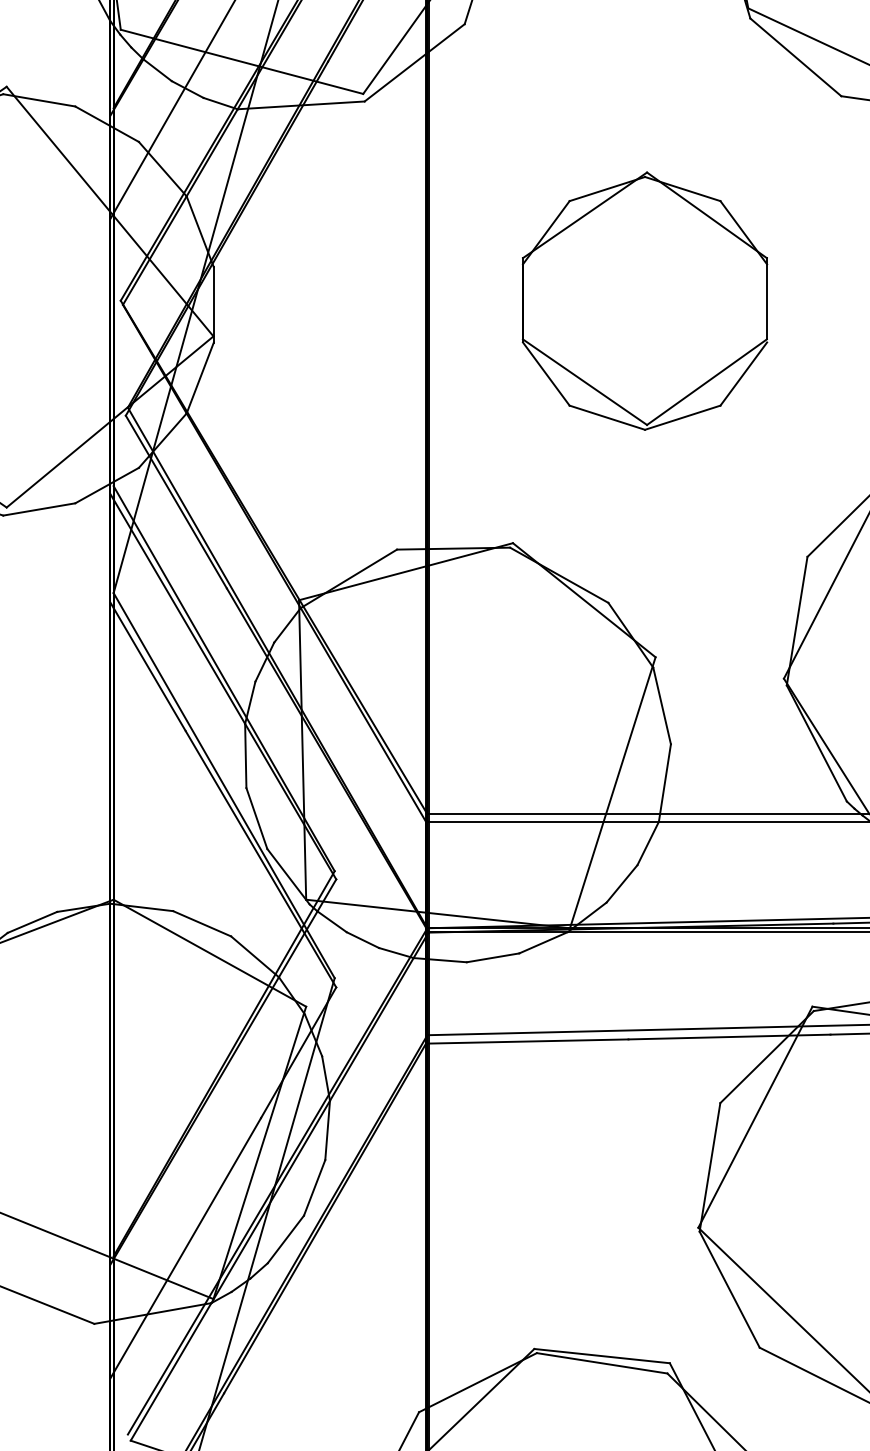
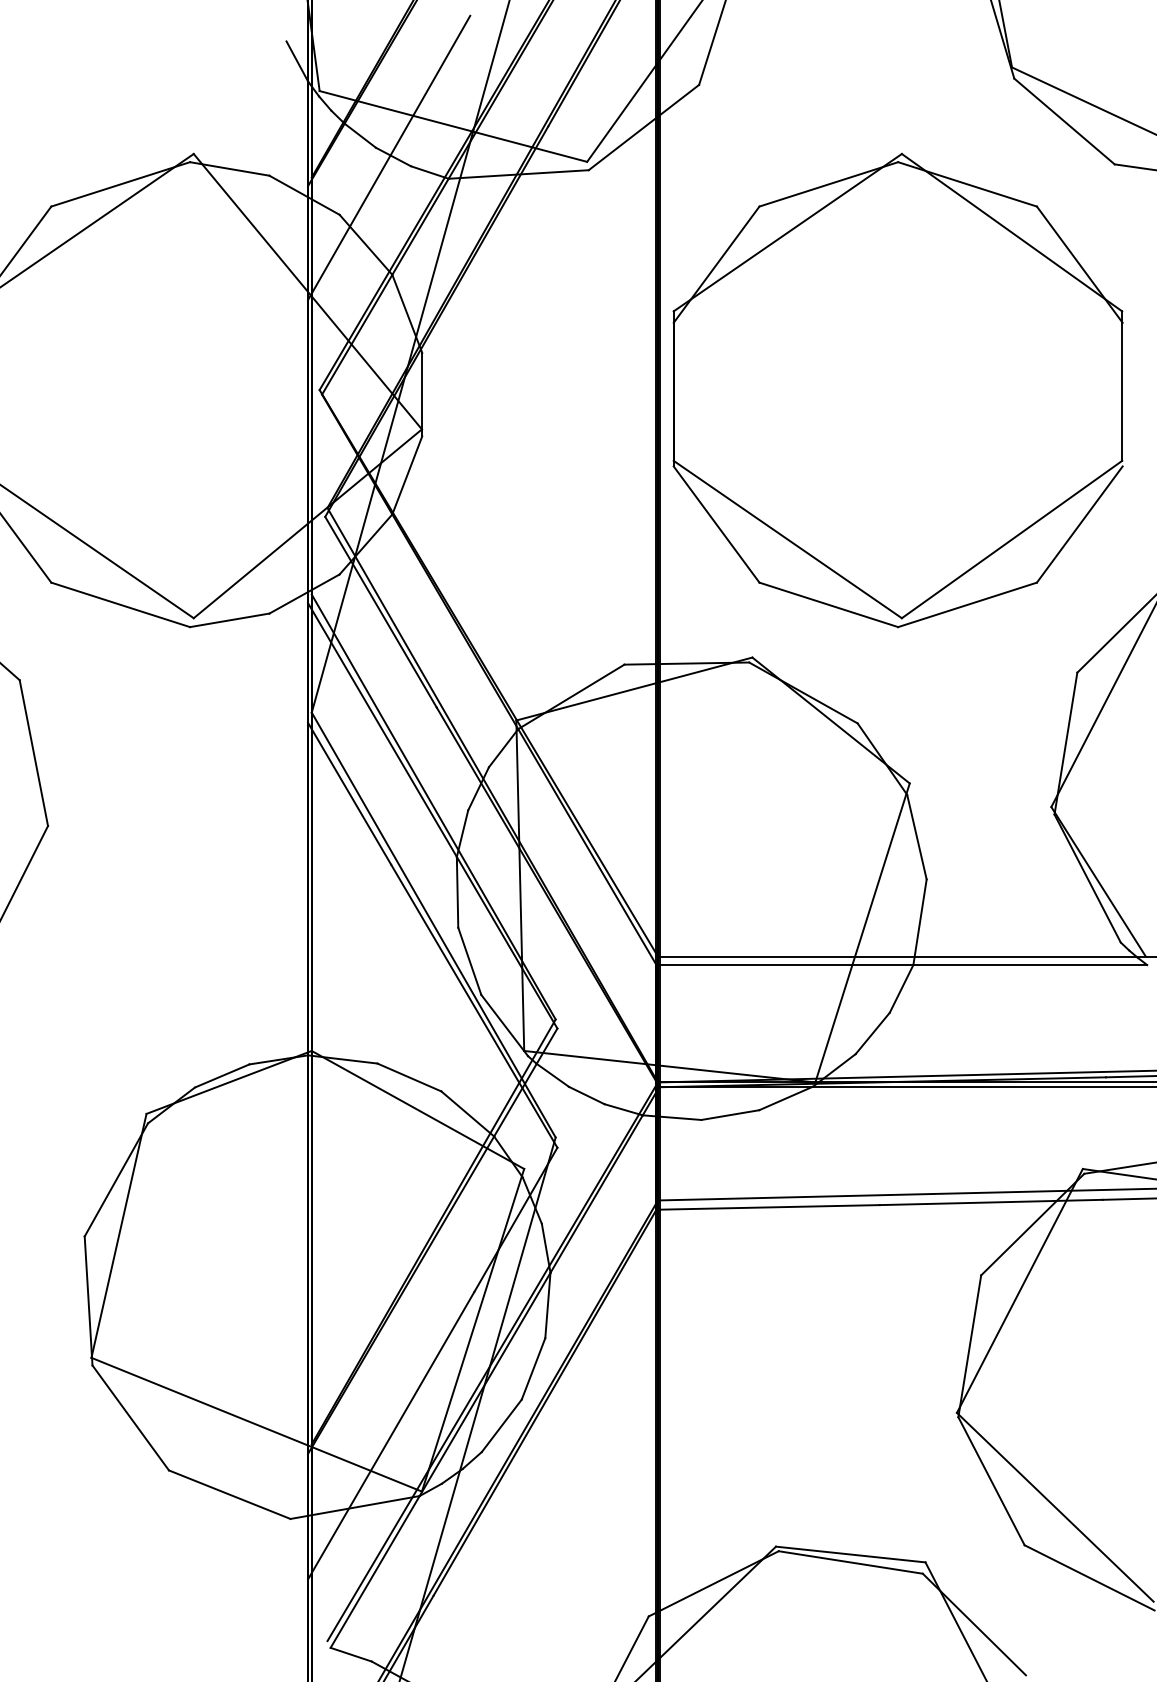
part: (644, 301) -> (897, 390), size x1.67

